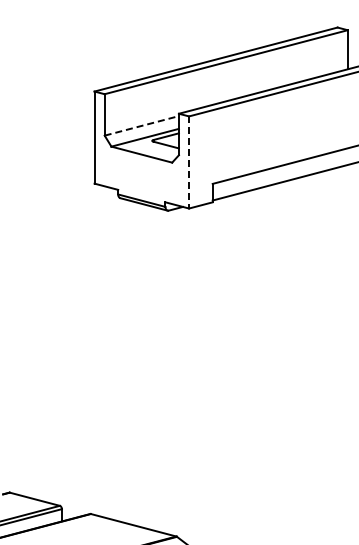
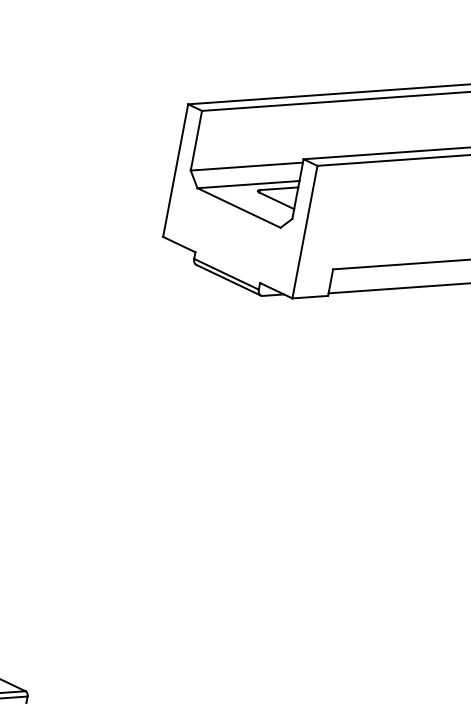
line: (142, 125) -> (247, 166), dashed -> solid
line: (189, 162) -> (305, 232), dashed -> solid

